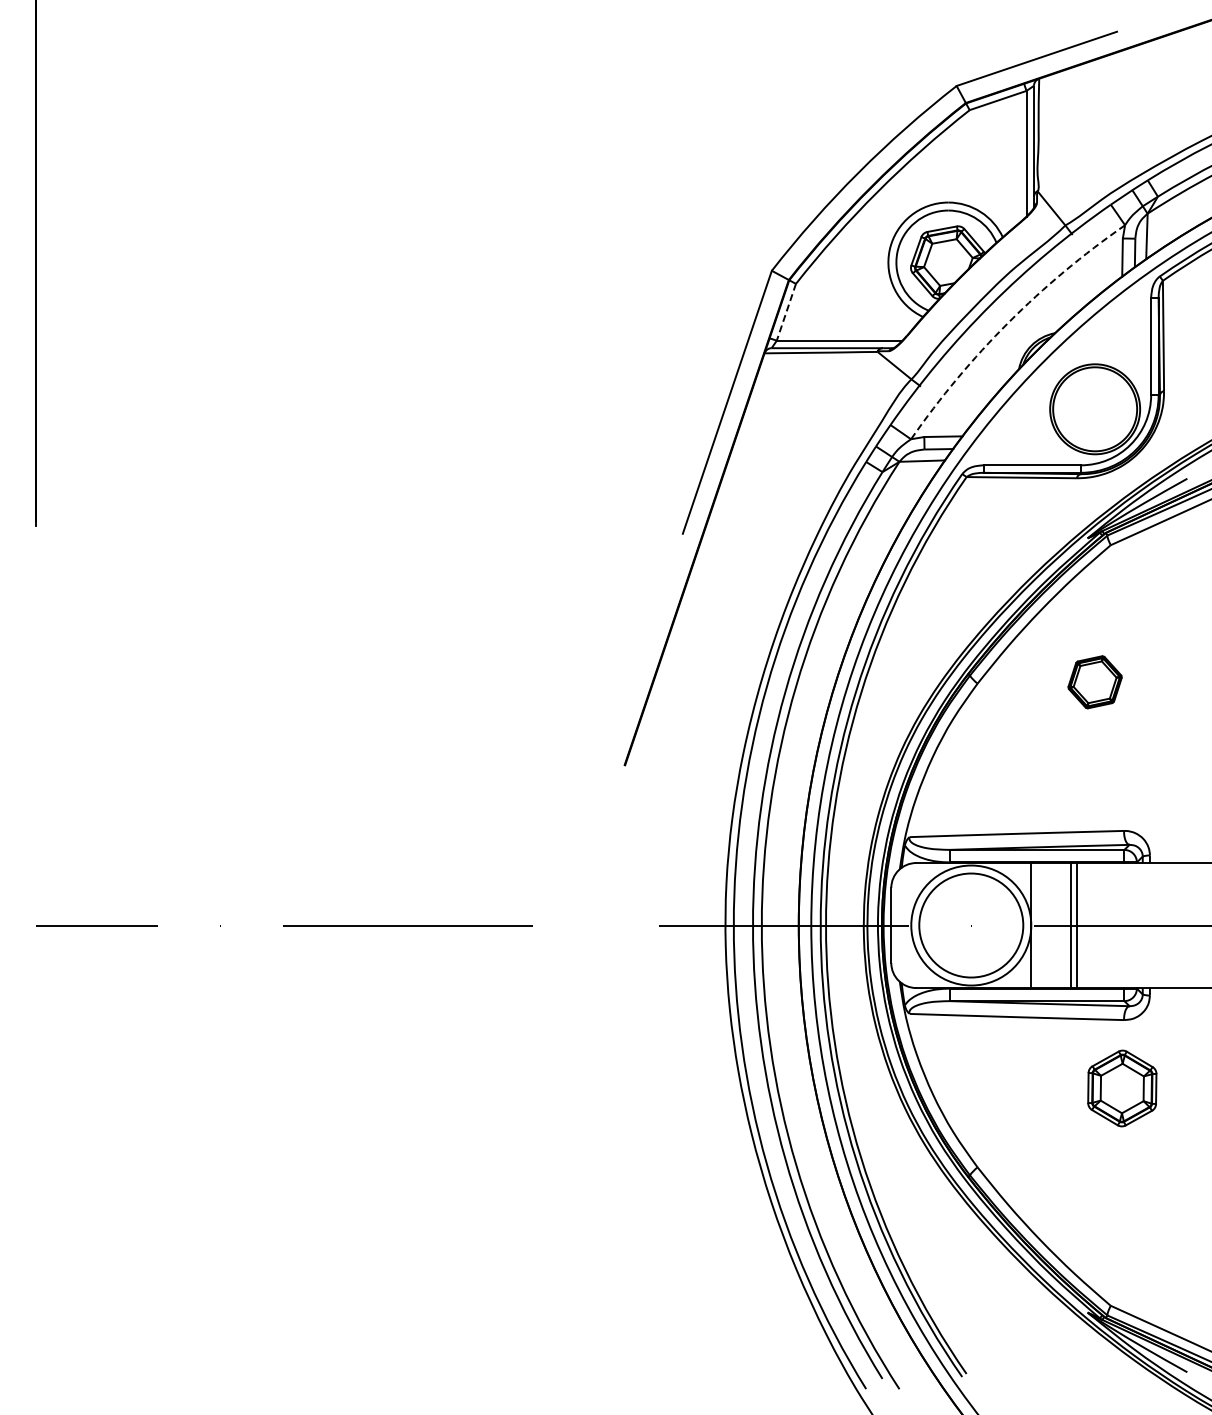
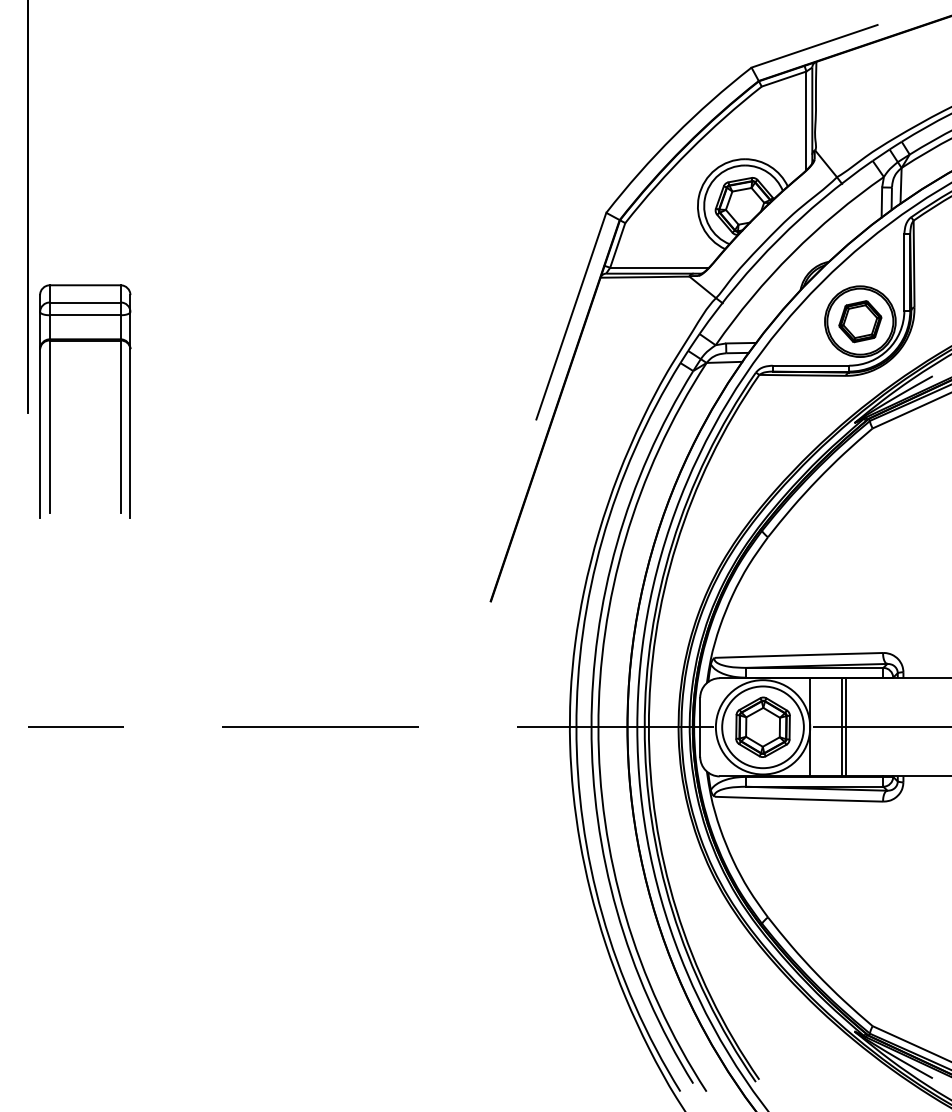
line: (786, 312) -> (617, 245), dashed -> solid
arc: (1008, 322) -> (792, 253), dashed -> solid
part: (64, 510) -> (50, 401), added
part: (1094, 682) -> (859, 321), moved
part: (1122, 1088) -> (763, 727), moved

